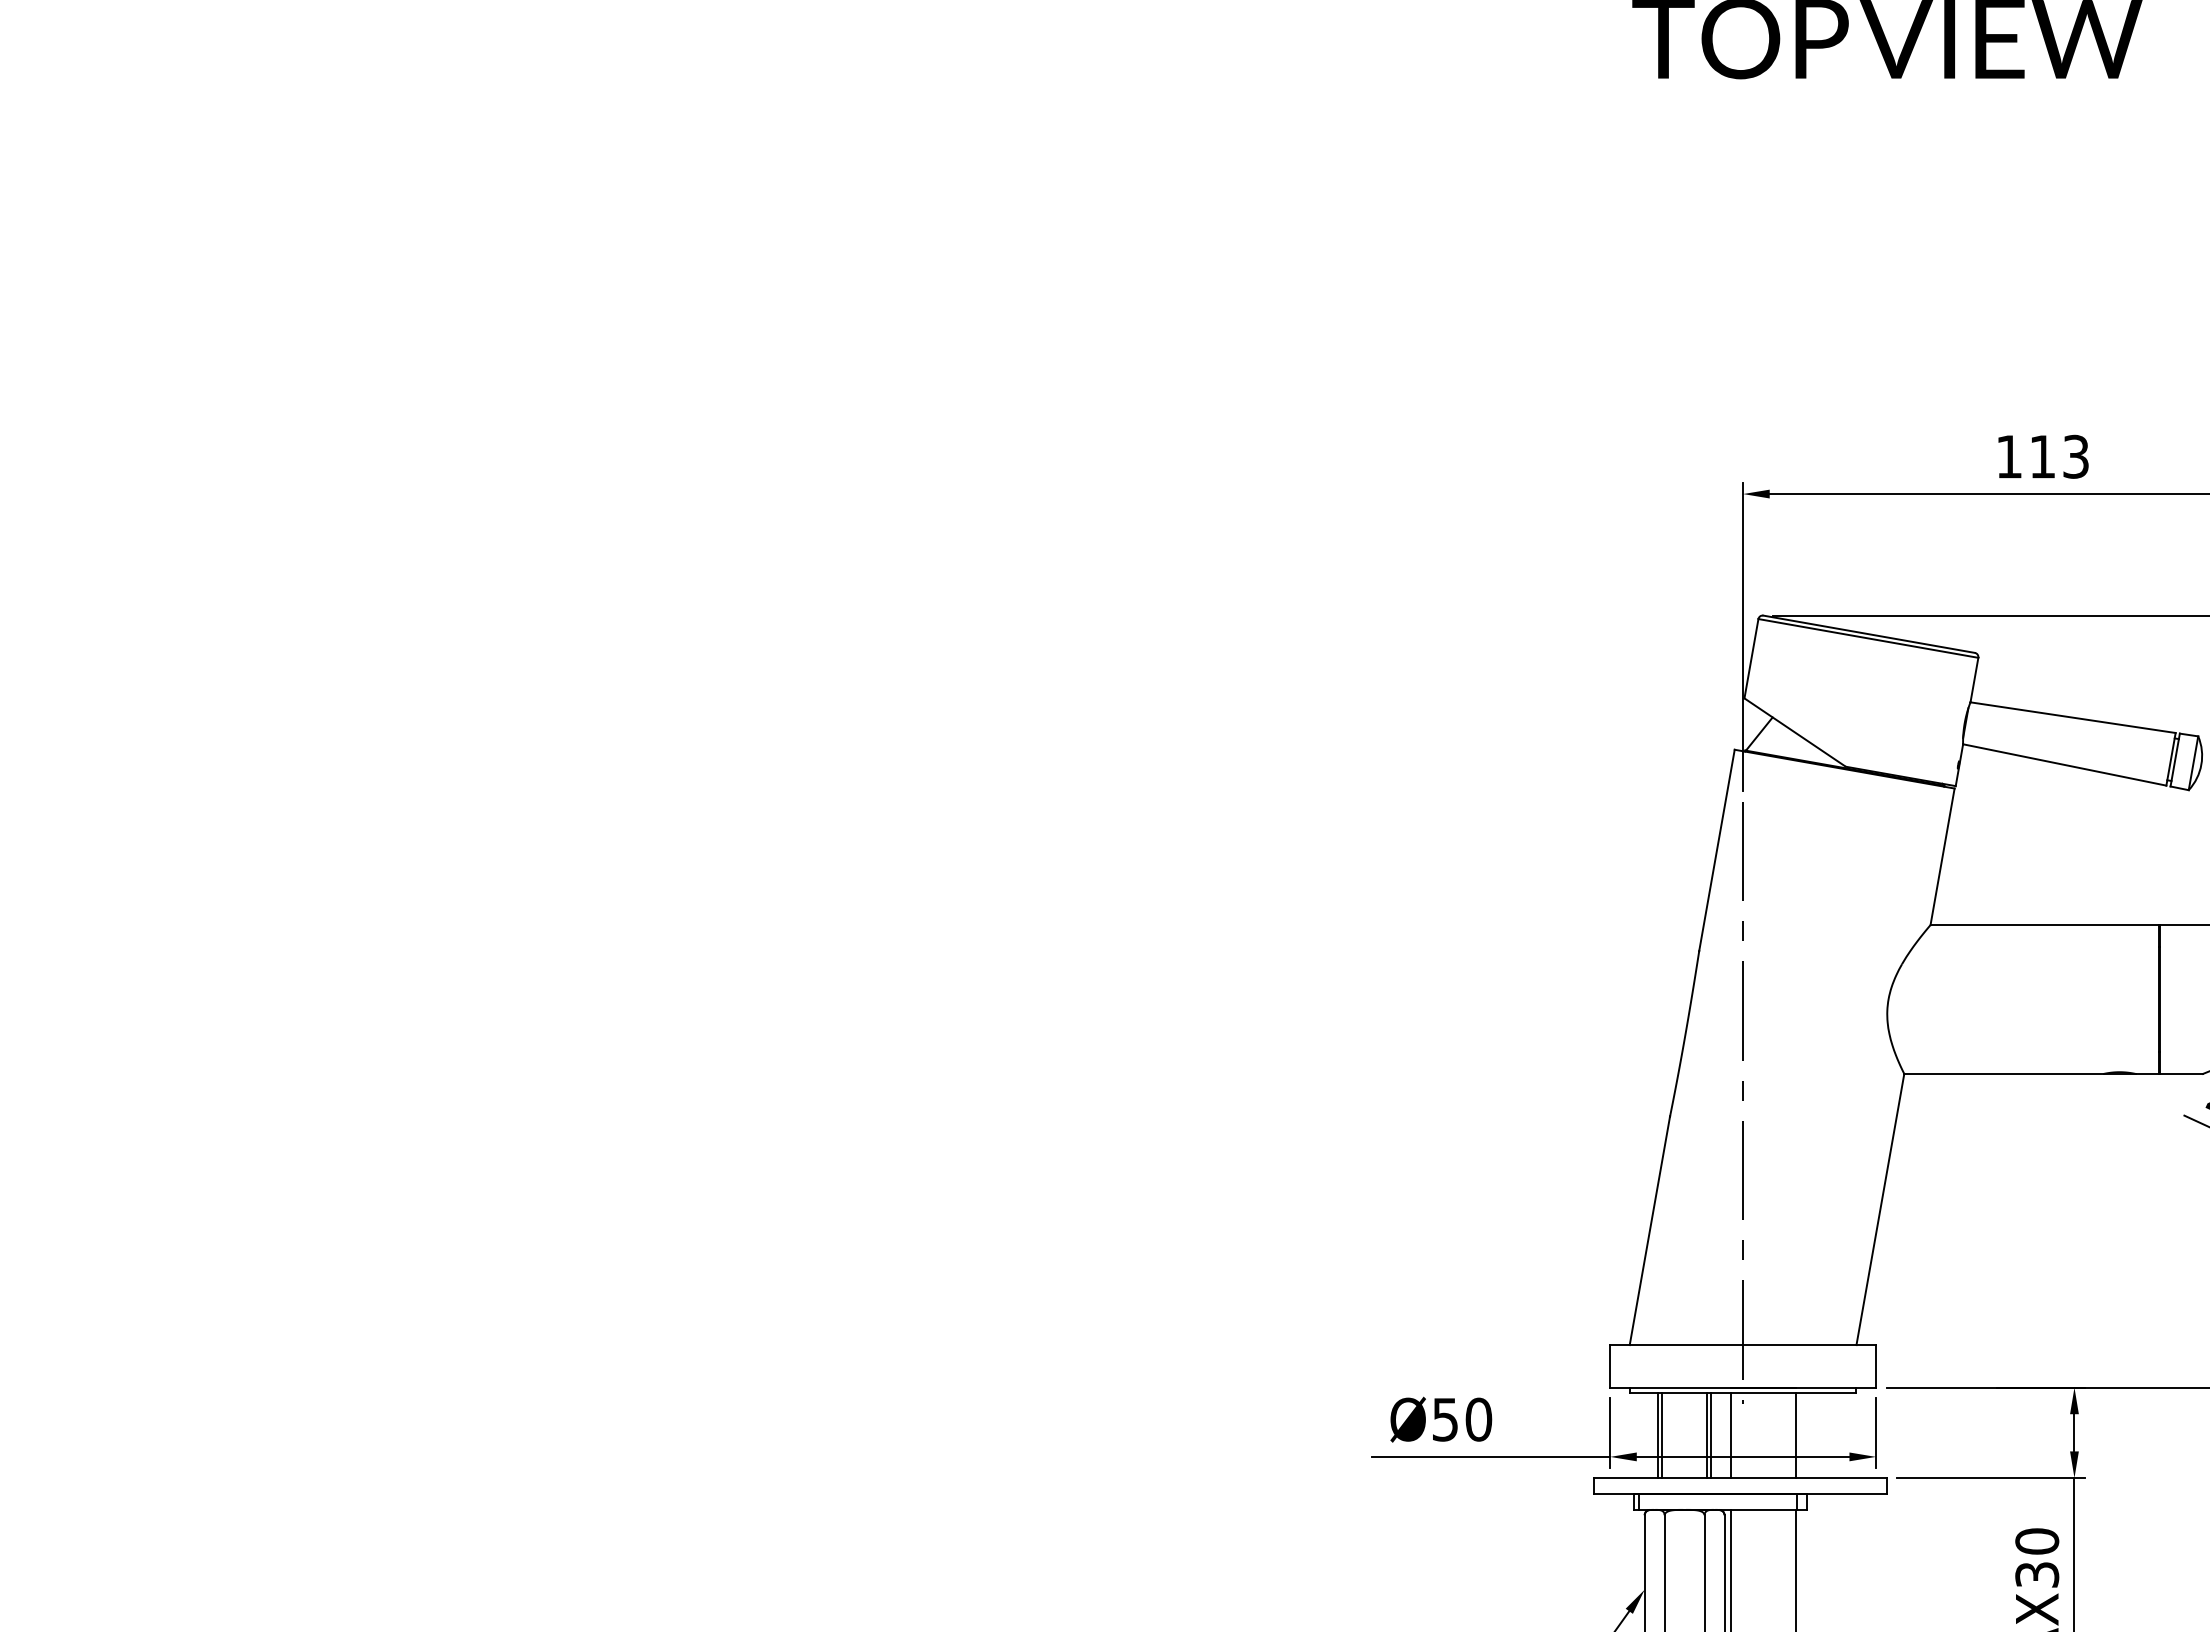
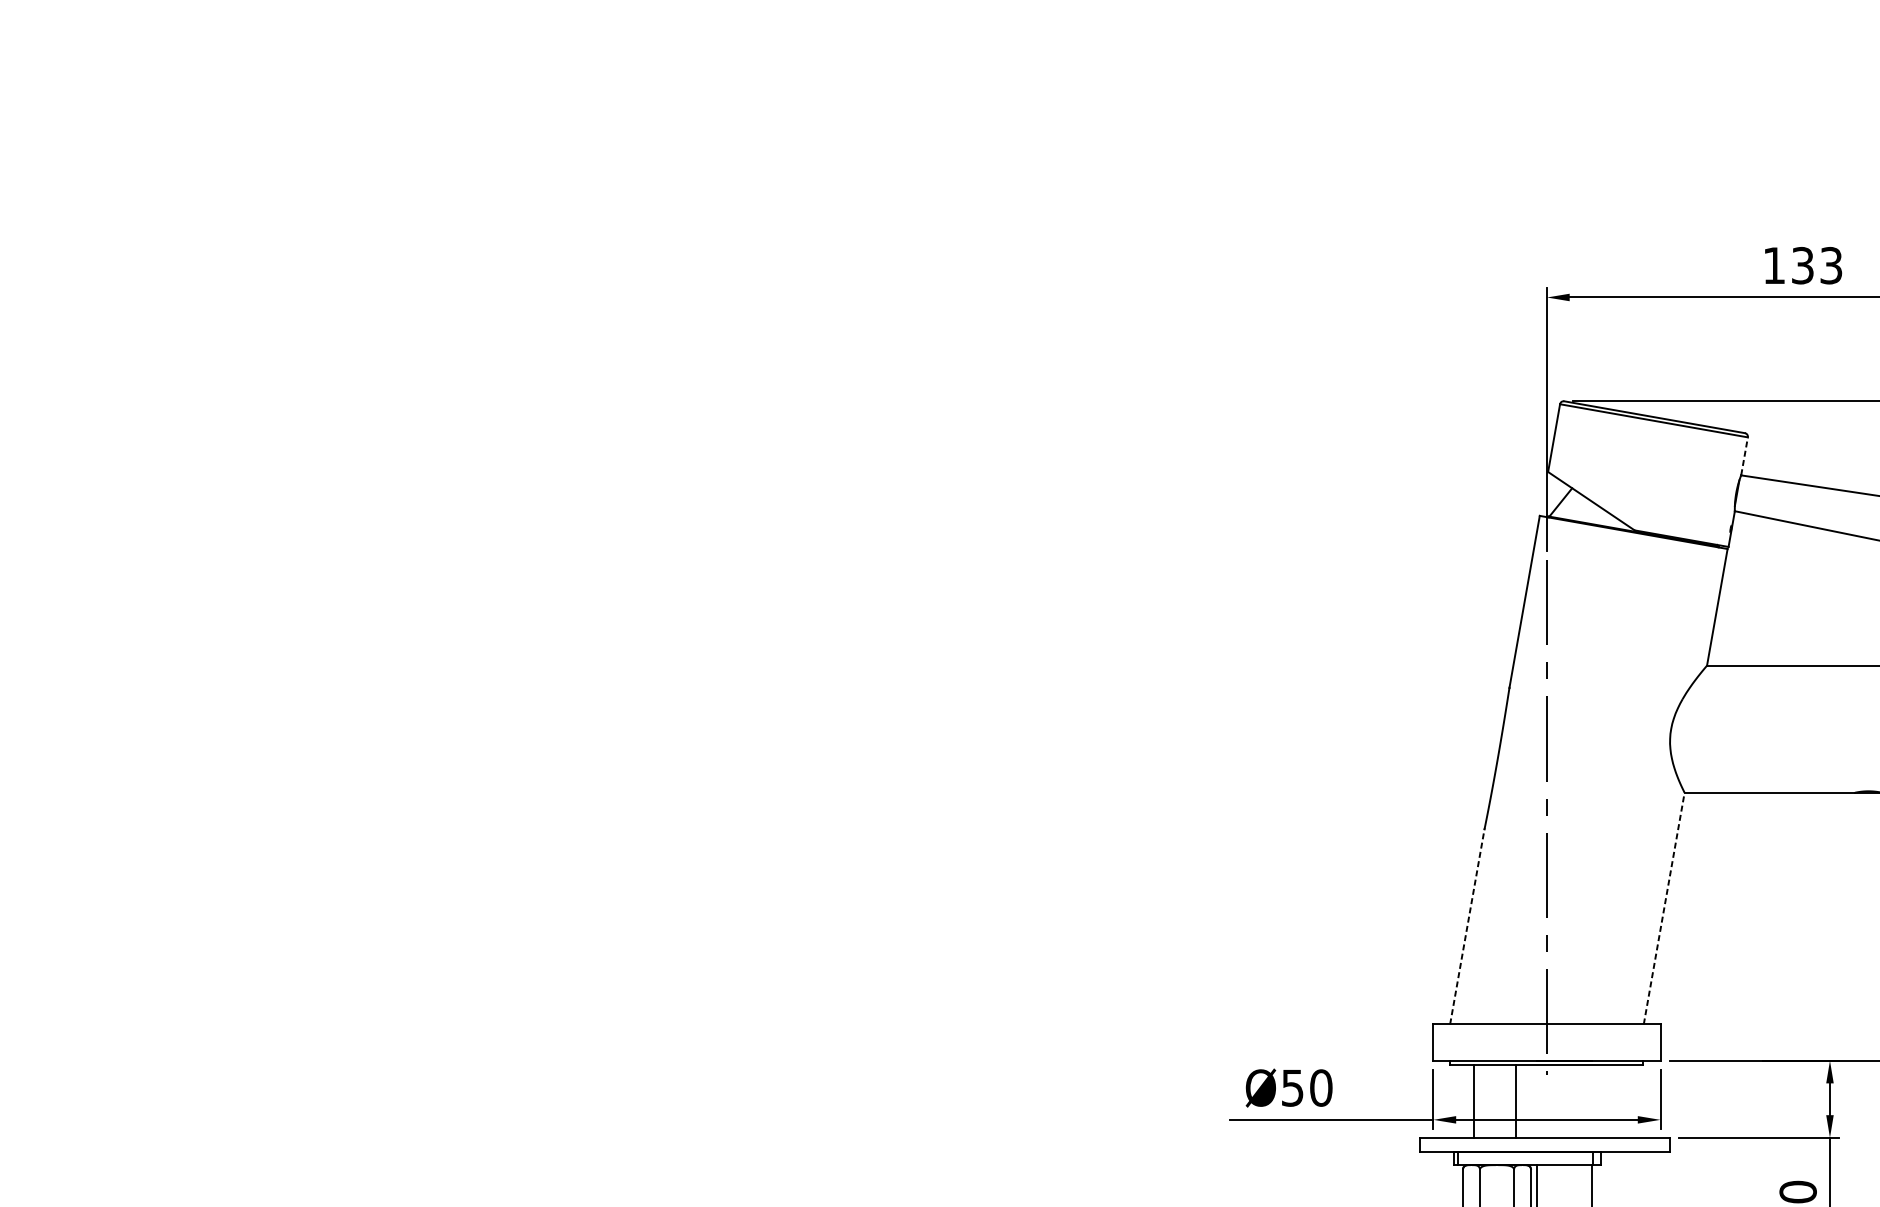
text: (2042, 456) -> (1802, 265), 113 -> 133
line: (1974, 679) -> (1744, 455), solid -> dashed
line: (1880, 1209) -> (1664, 908), solid -> dashed
line: (1649, 1230) -> (1467, 926), solid -> dashed
line: (1662, 1435) -> (1478, 1101), removed
line: (1711, 1435) -> (1519, 1101), removed
line: (1731, 1435) -> (1537, 1101), removed
line: (1796, 1435) -> (1592, 1101), removed

